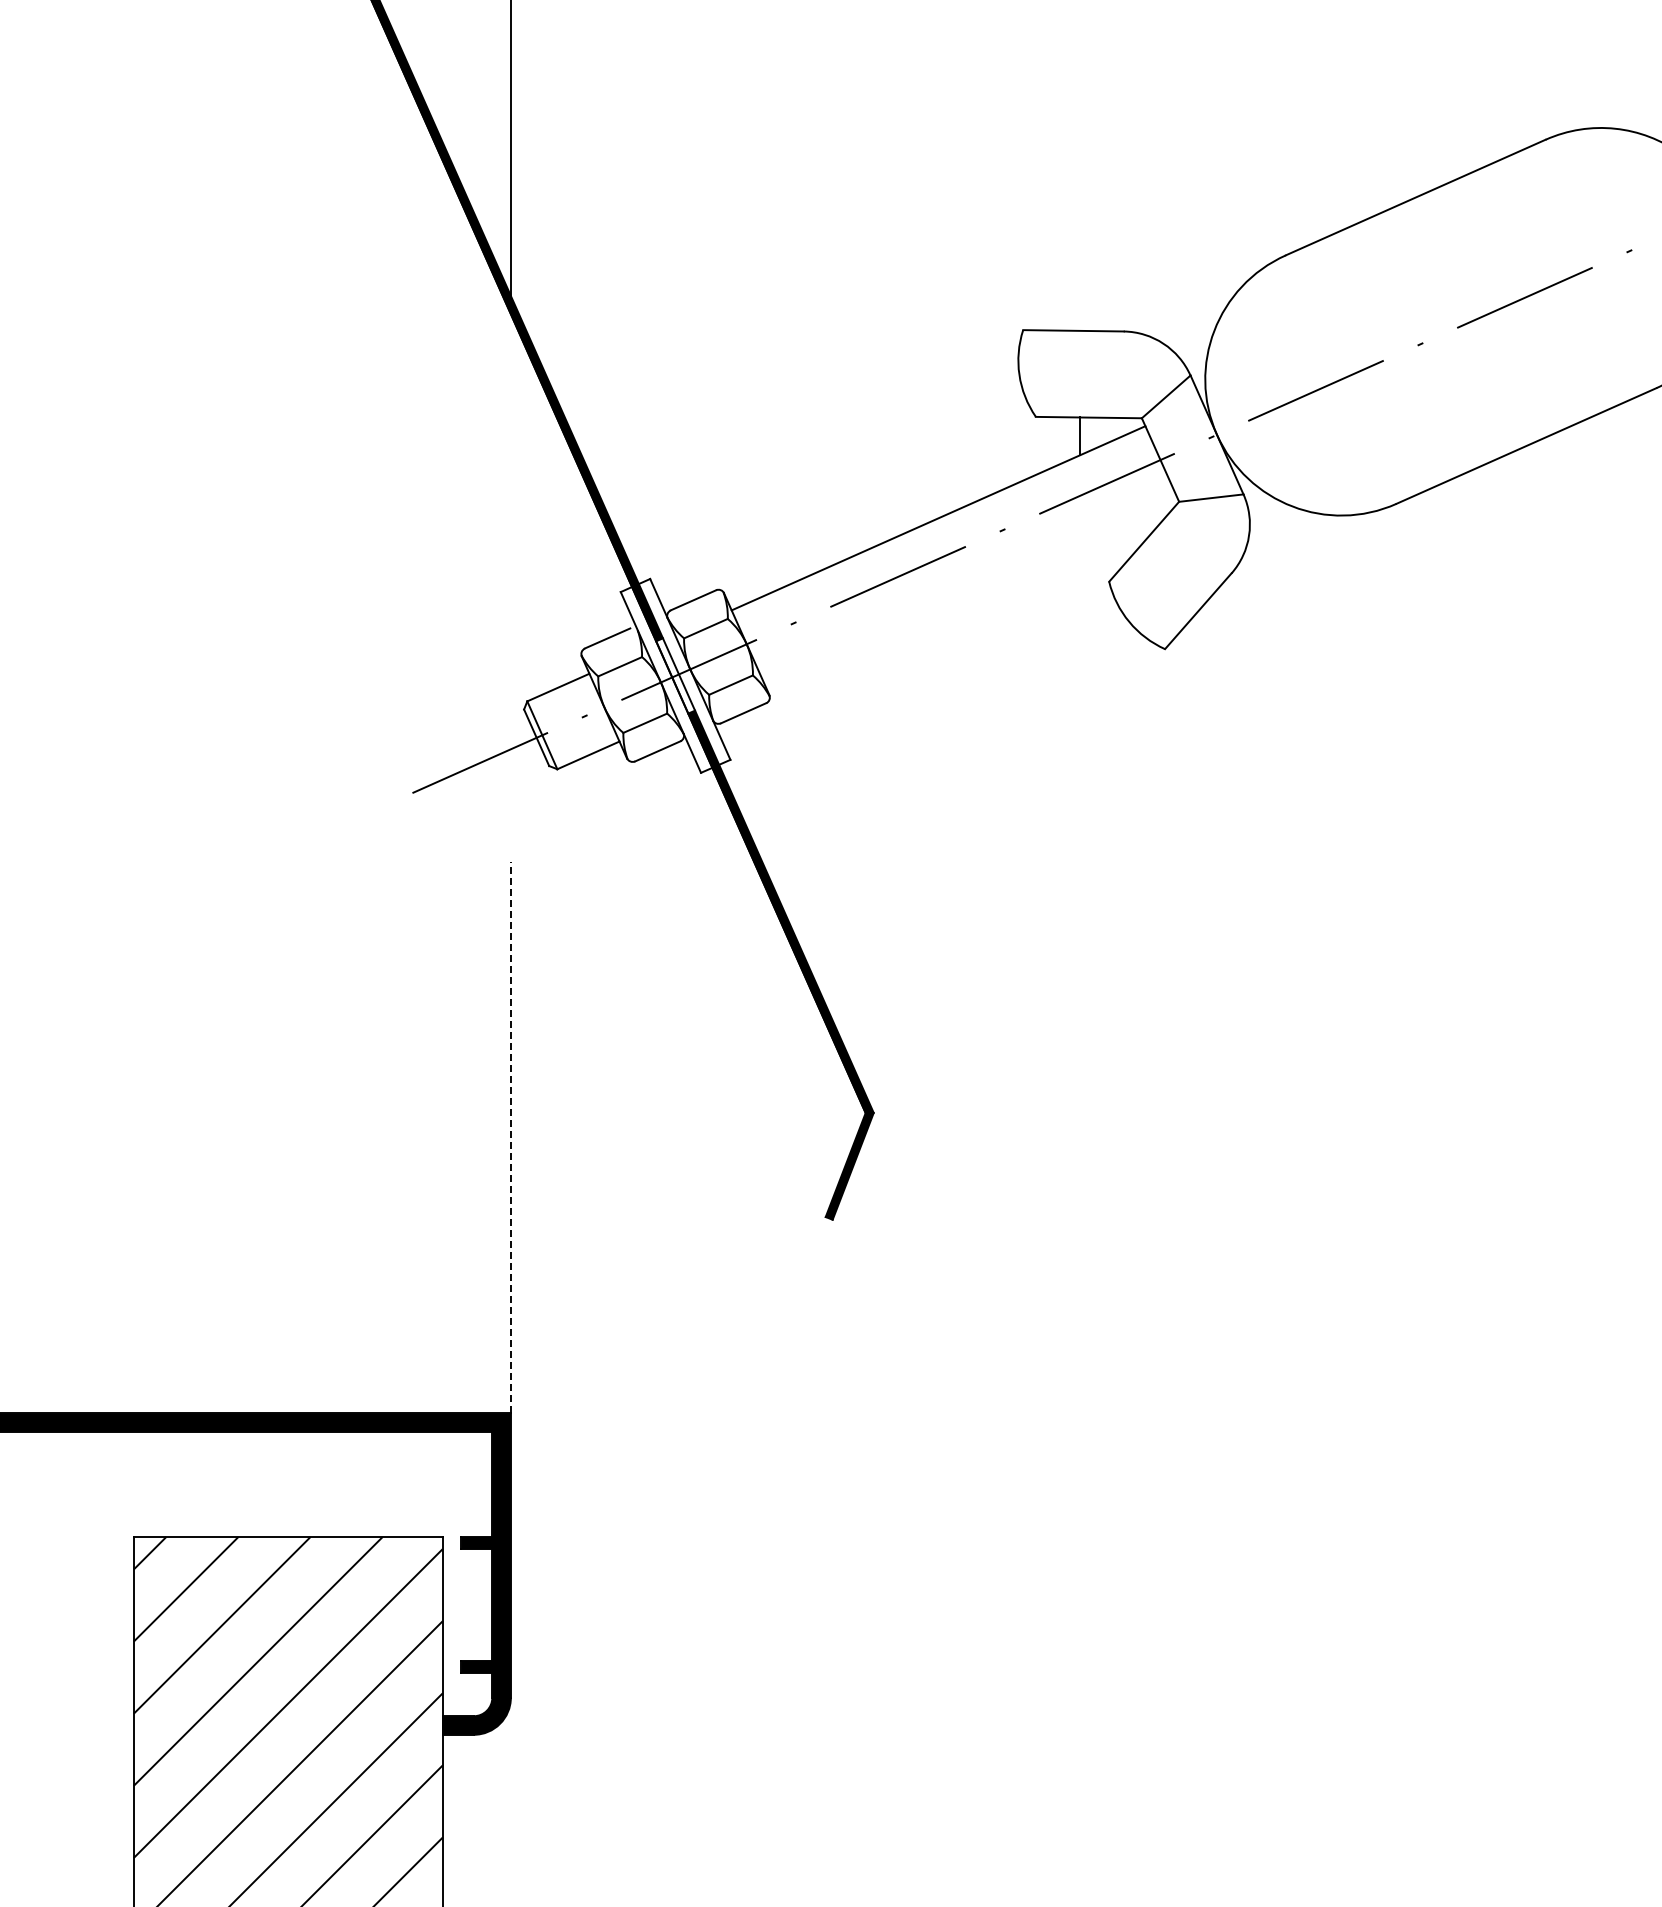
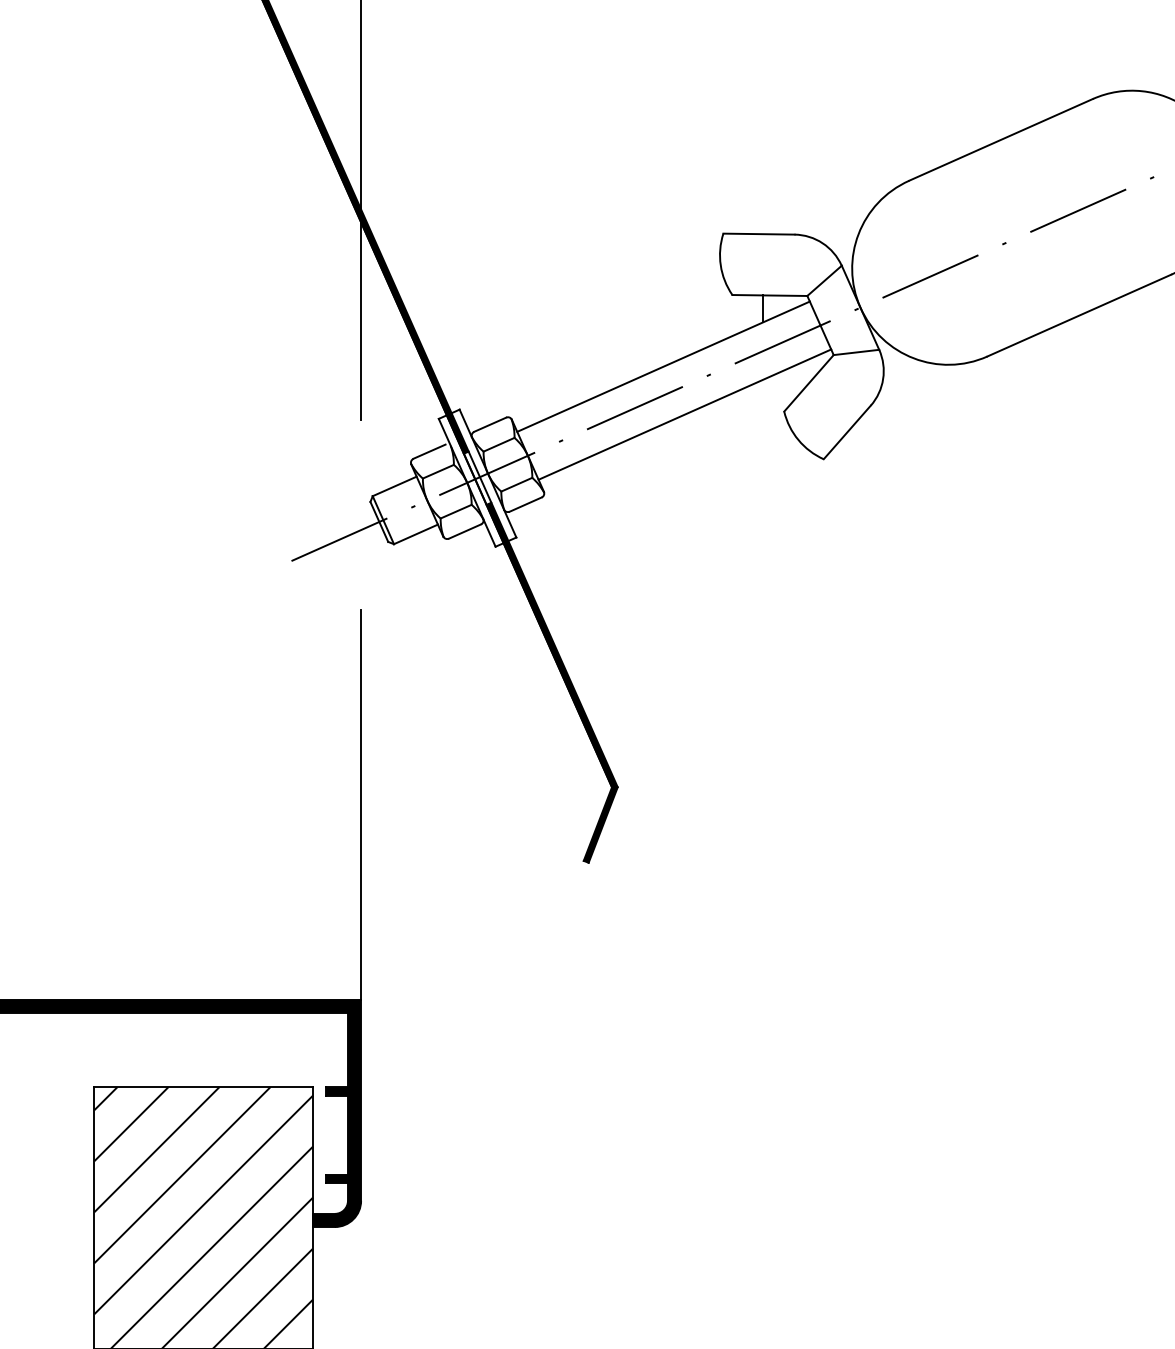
line: (510, 453) -> (360, 320), added
line: (968, 585) -> (684, 414), added
line: (510, 1137) -> (360, 804), dashed -> solid

